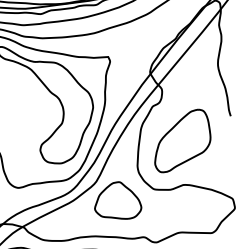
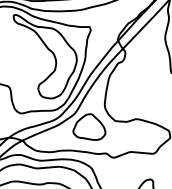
part: (181, 140) -> (136, 88), removed

